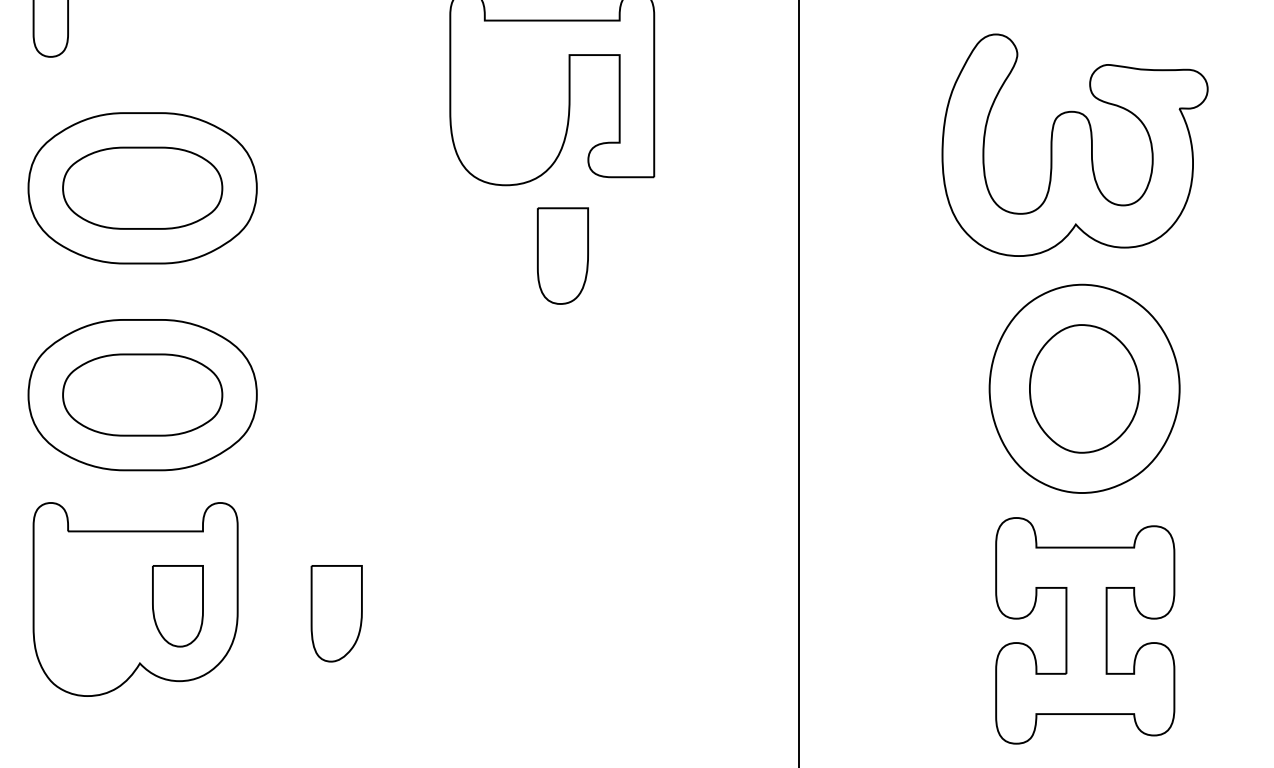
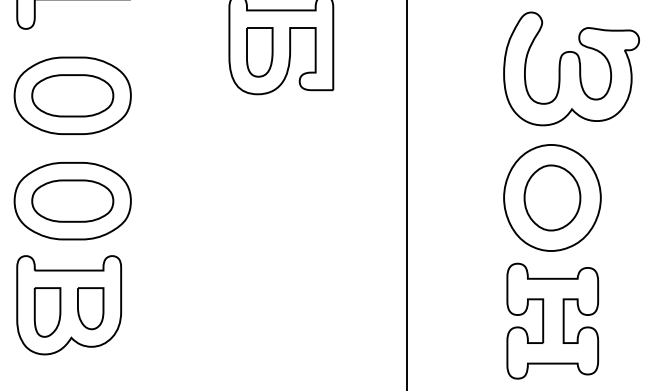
part: (1074, 144) -> (571, 68), moved
part: (562, 256) -> (259, 52), moved
part: (336, 613) -> (47, 312), moved

